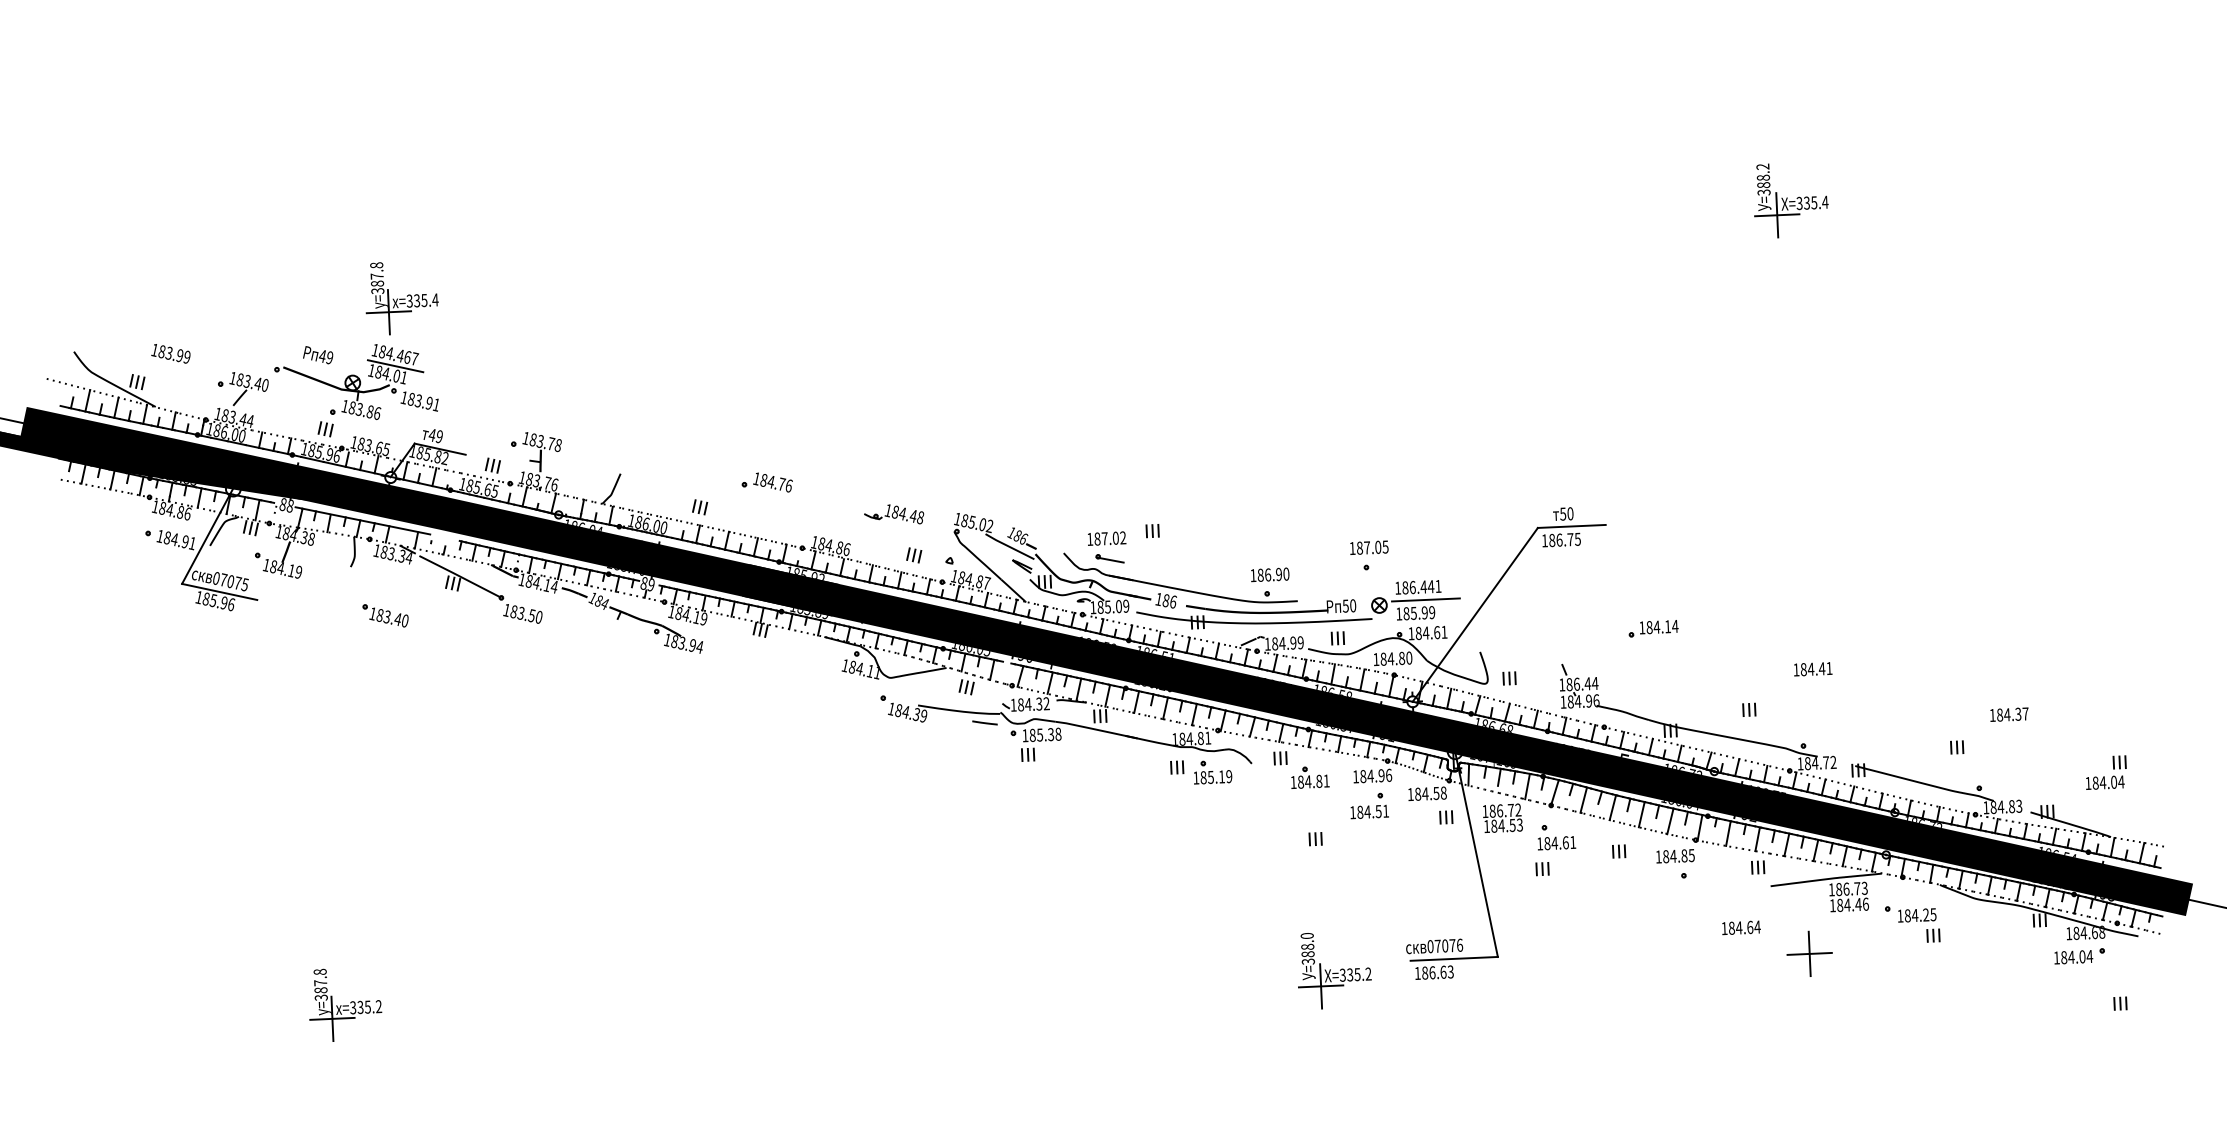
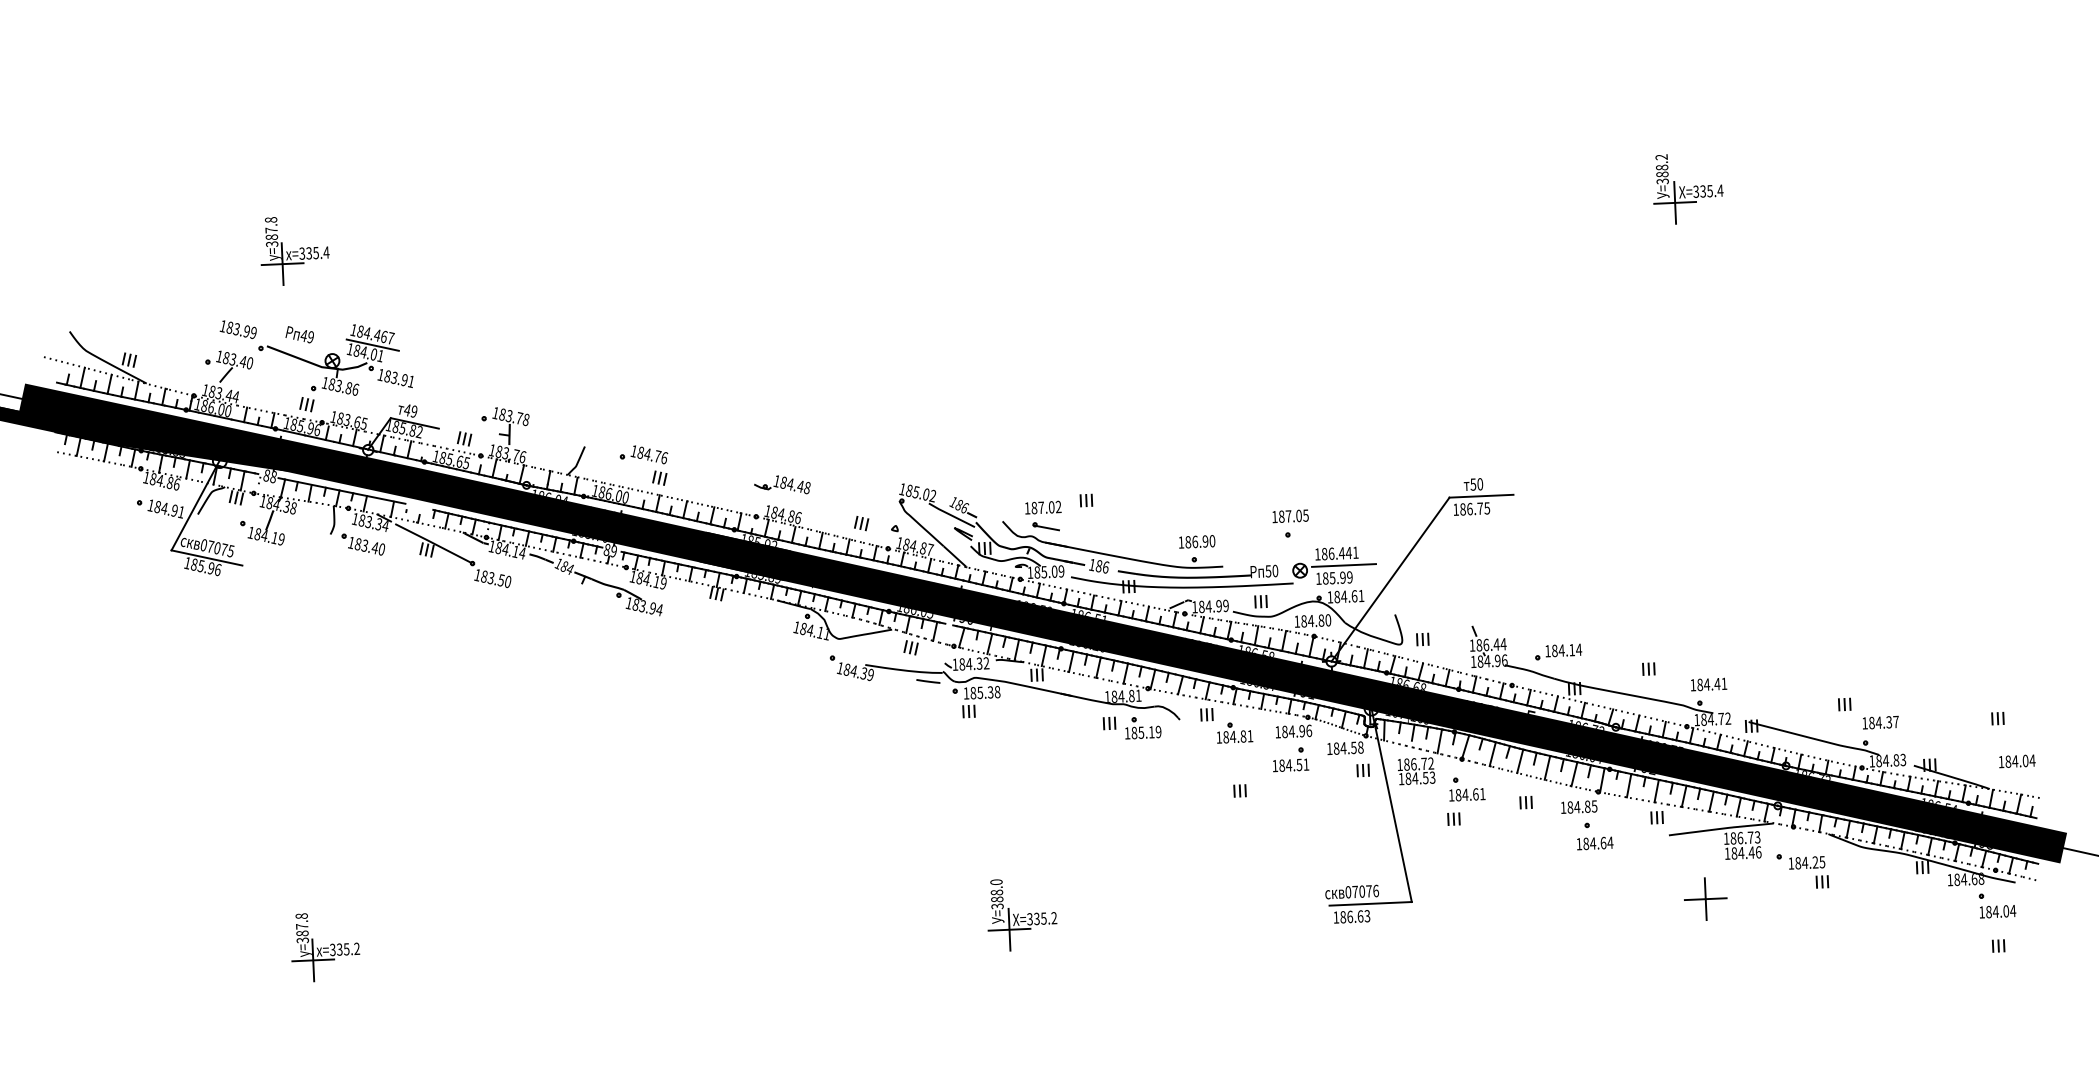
part: (401, 298) -> (294, 251), moved
text: (170, 353) -> (237, 329), moved
part: (766, 482) -> (643, 454), moved
part: (894, 514) -> (782, 484), moved
part: (385, 615) -> (363, 544), moved
part: (1653, 628) -> (1558, 651), moved
text: (1813, 669) -> (1709, 684), moved
text: (2009, 714) -> (1880, 722), moved
text: (2105, 782) -> (2017, 761), moved
text: (1741, 927) -> (1595, 843), moved
text: (2073, 957) -> (1997, 911), moved
part: (1334, 971) -> (1022, 915), moved

